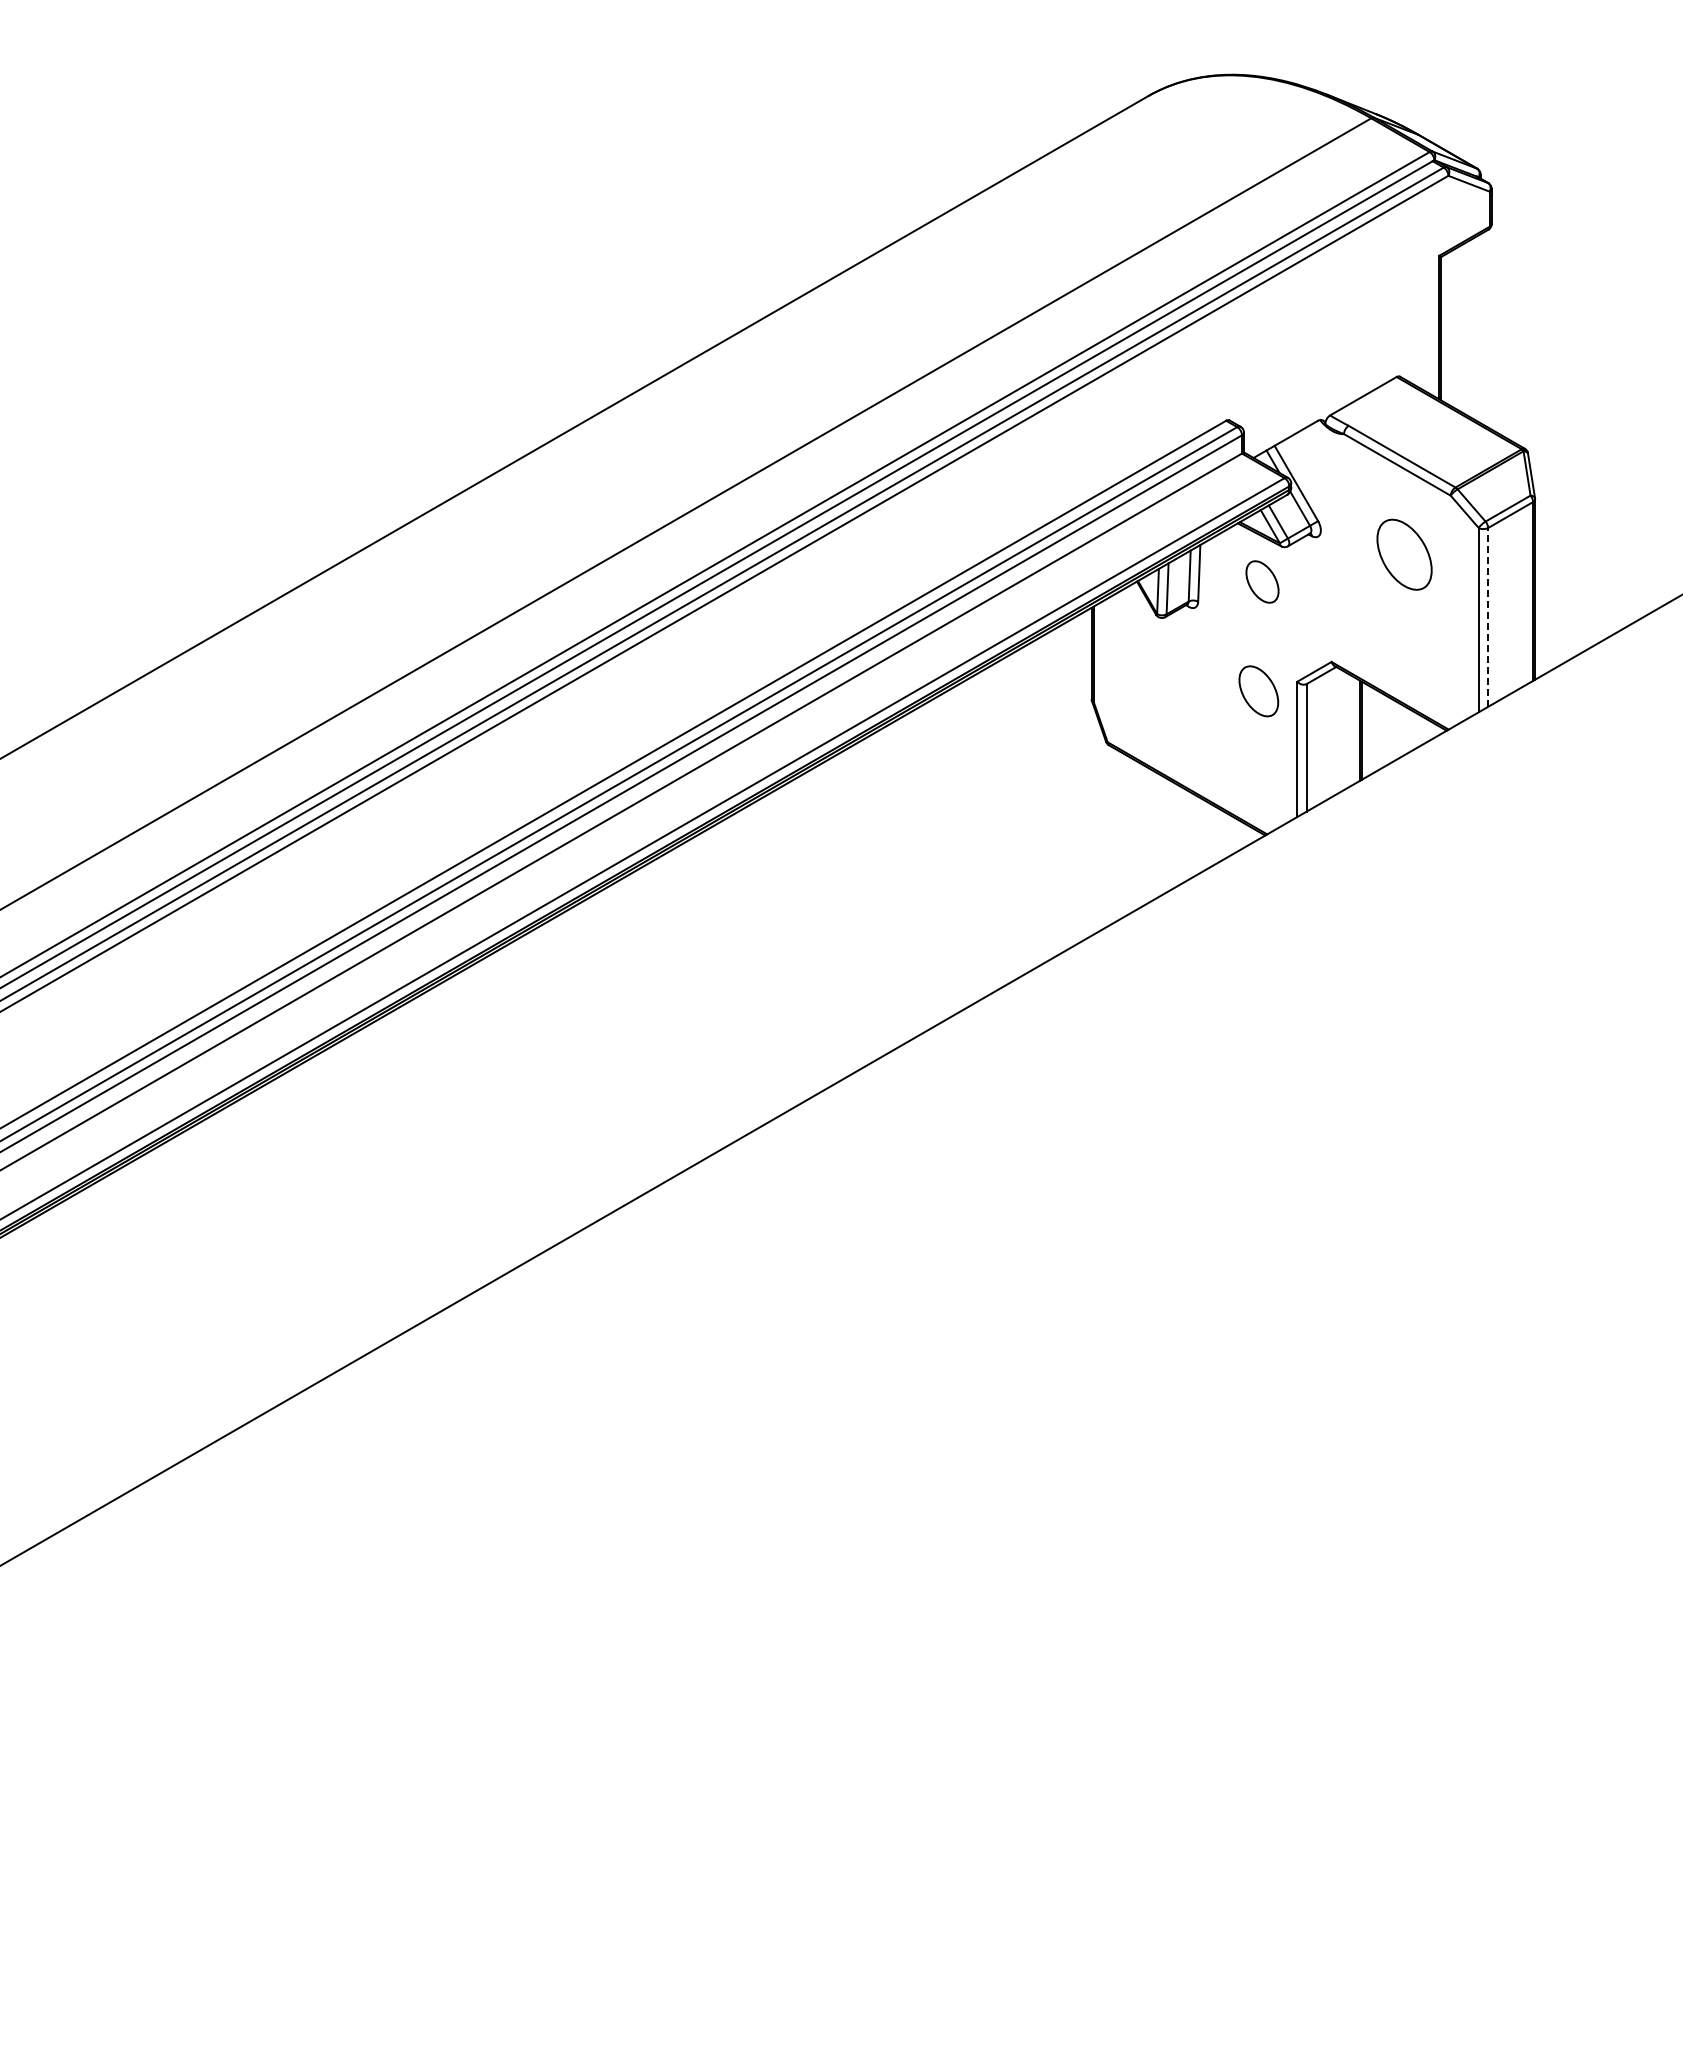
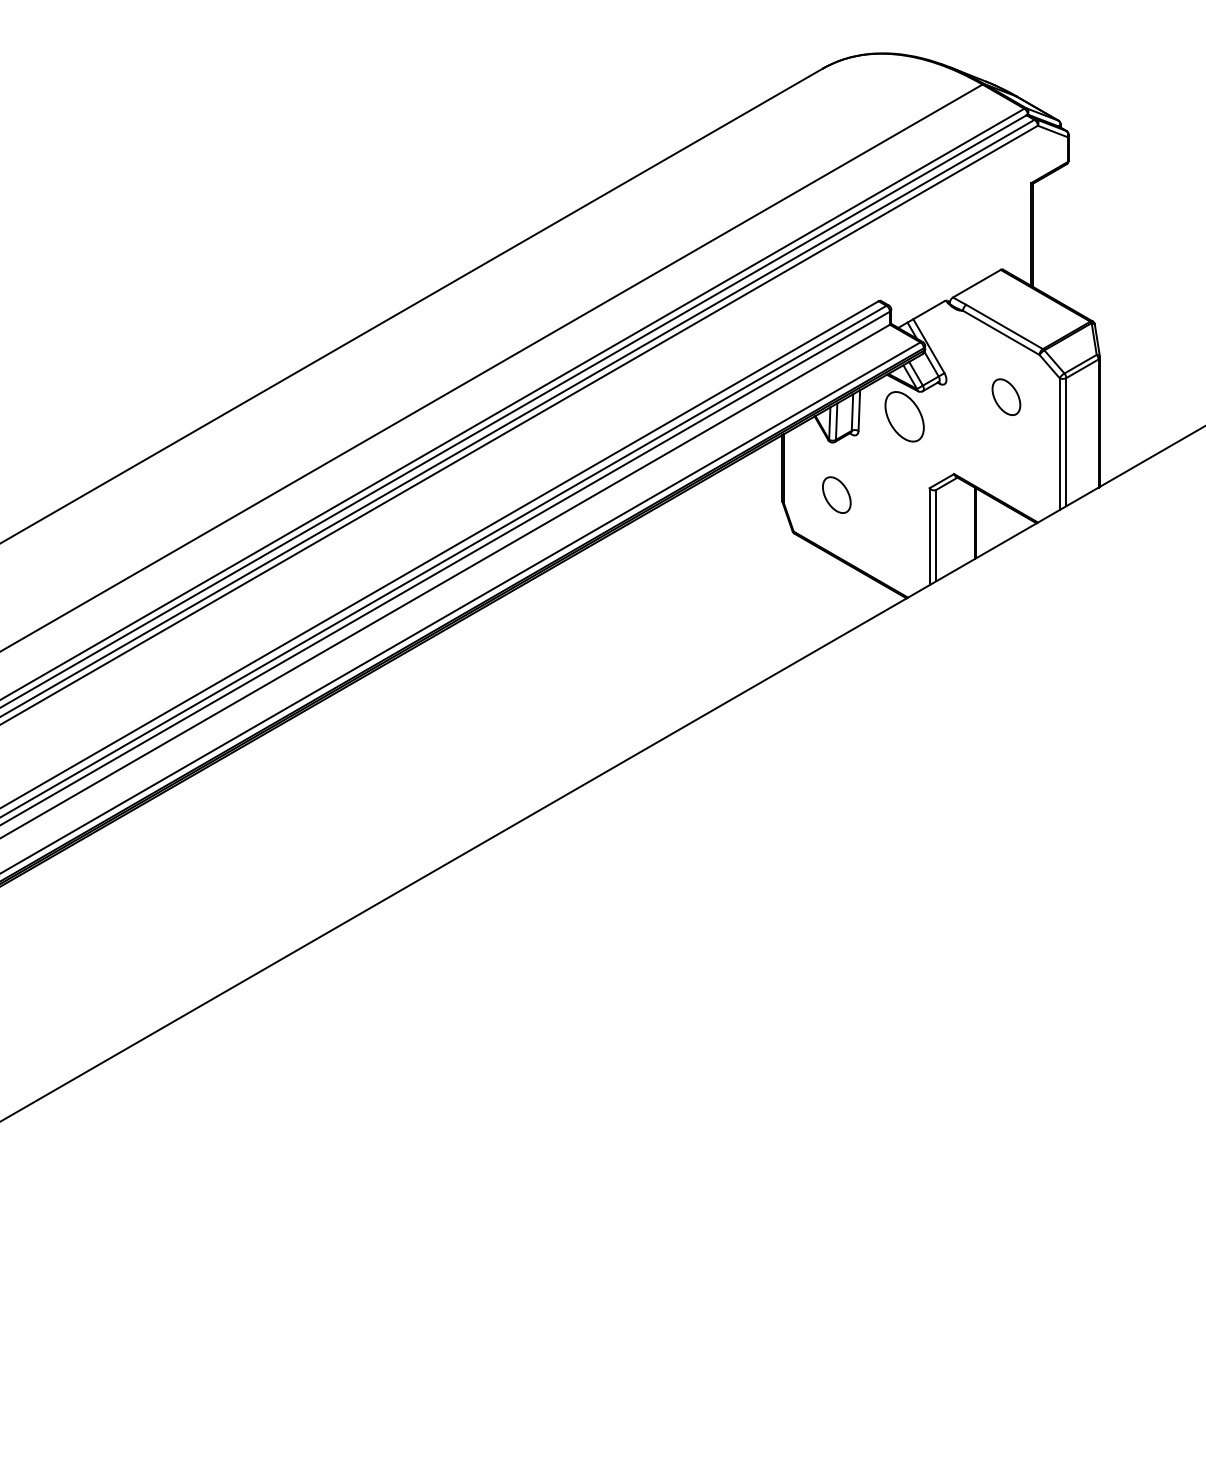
part: (1404, 554) -> (1006, 397), size x0.71
part: (1262, 581) -> (904, 416), size x1.67
line: (1488, 616) -> (1066, 441), dashed -> solid
part: (1258, 691) -> (836, 495), moved

